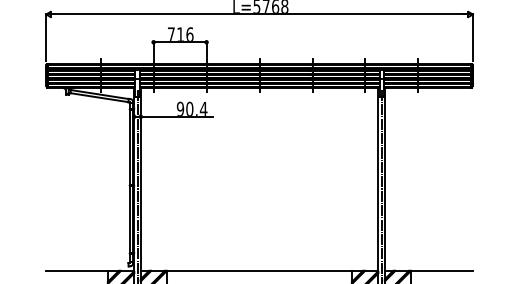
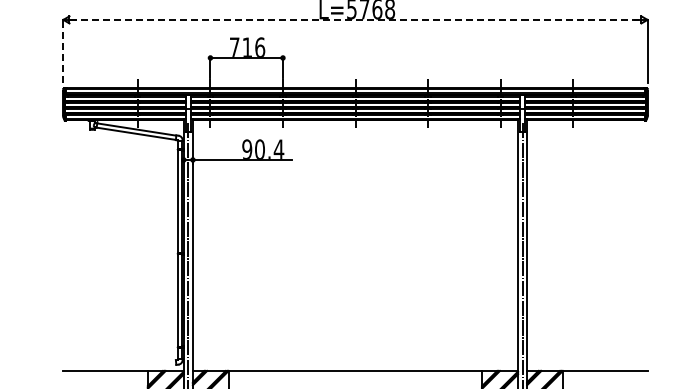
line: (259, 14) -> (355, 19), solid -> dashed
line: (46, 37) -> (63, 51), solid -> dashed

